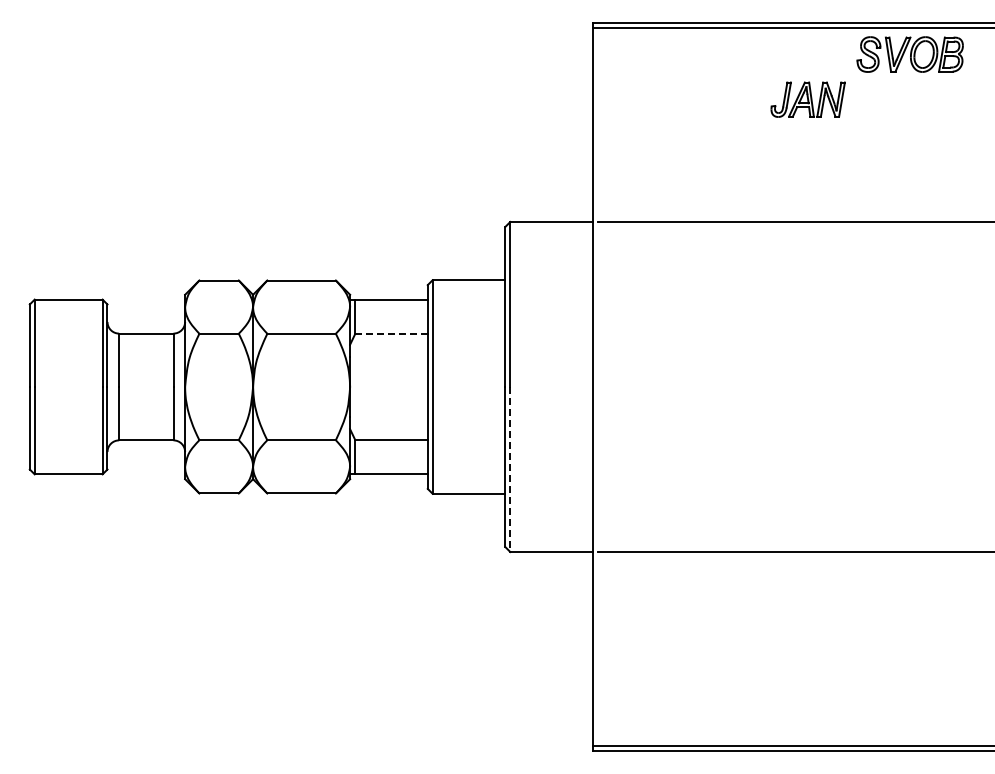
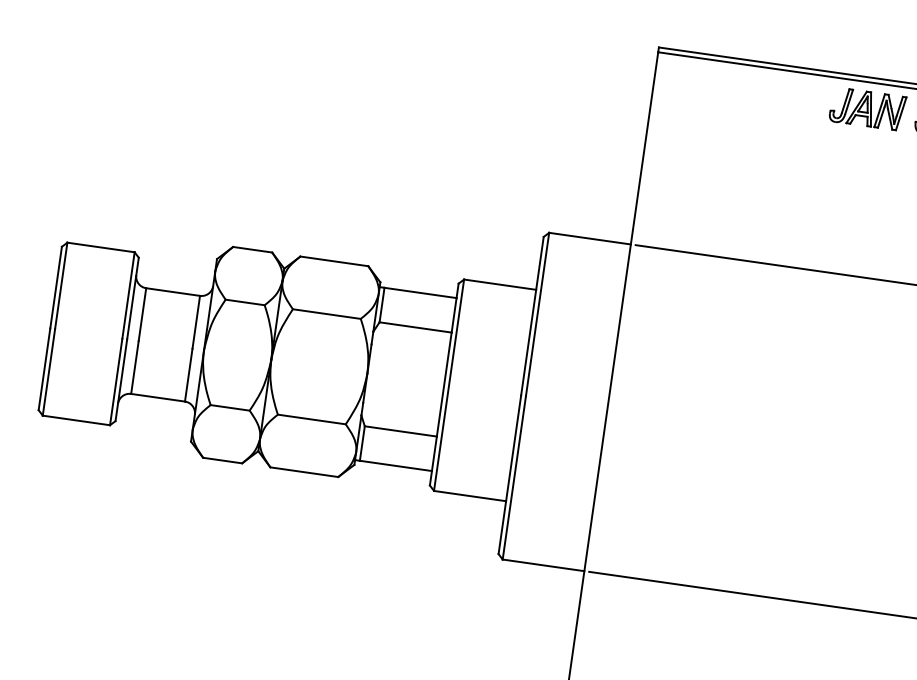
part: (807, 99) -> (867, 108), moved
line: (390, 334) -> (414, 327), dashed -> solid
line: (510, 469) -> (514, 477), dashed -> solid

